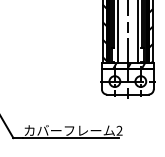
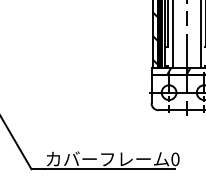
text: (119, 130) -> (175, 158), 2 -> 0

